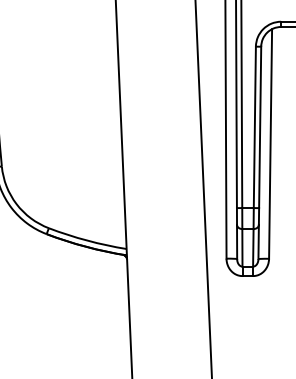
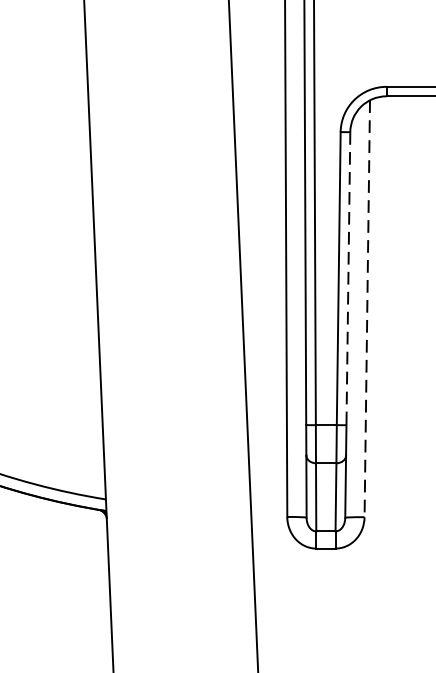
line: (260, 127) -> (348, 278), solid -> dashed
line: (270, 143) -> (367, 307), solid -> dashed

